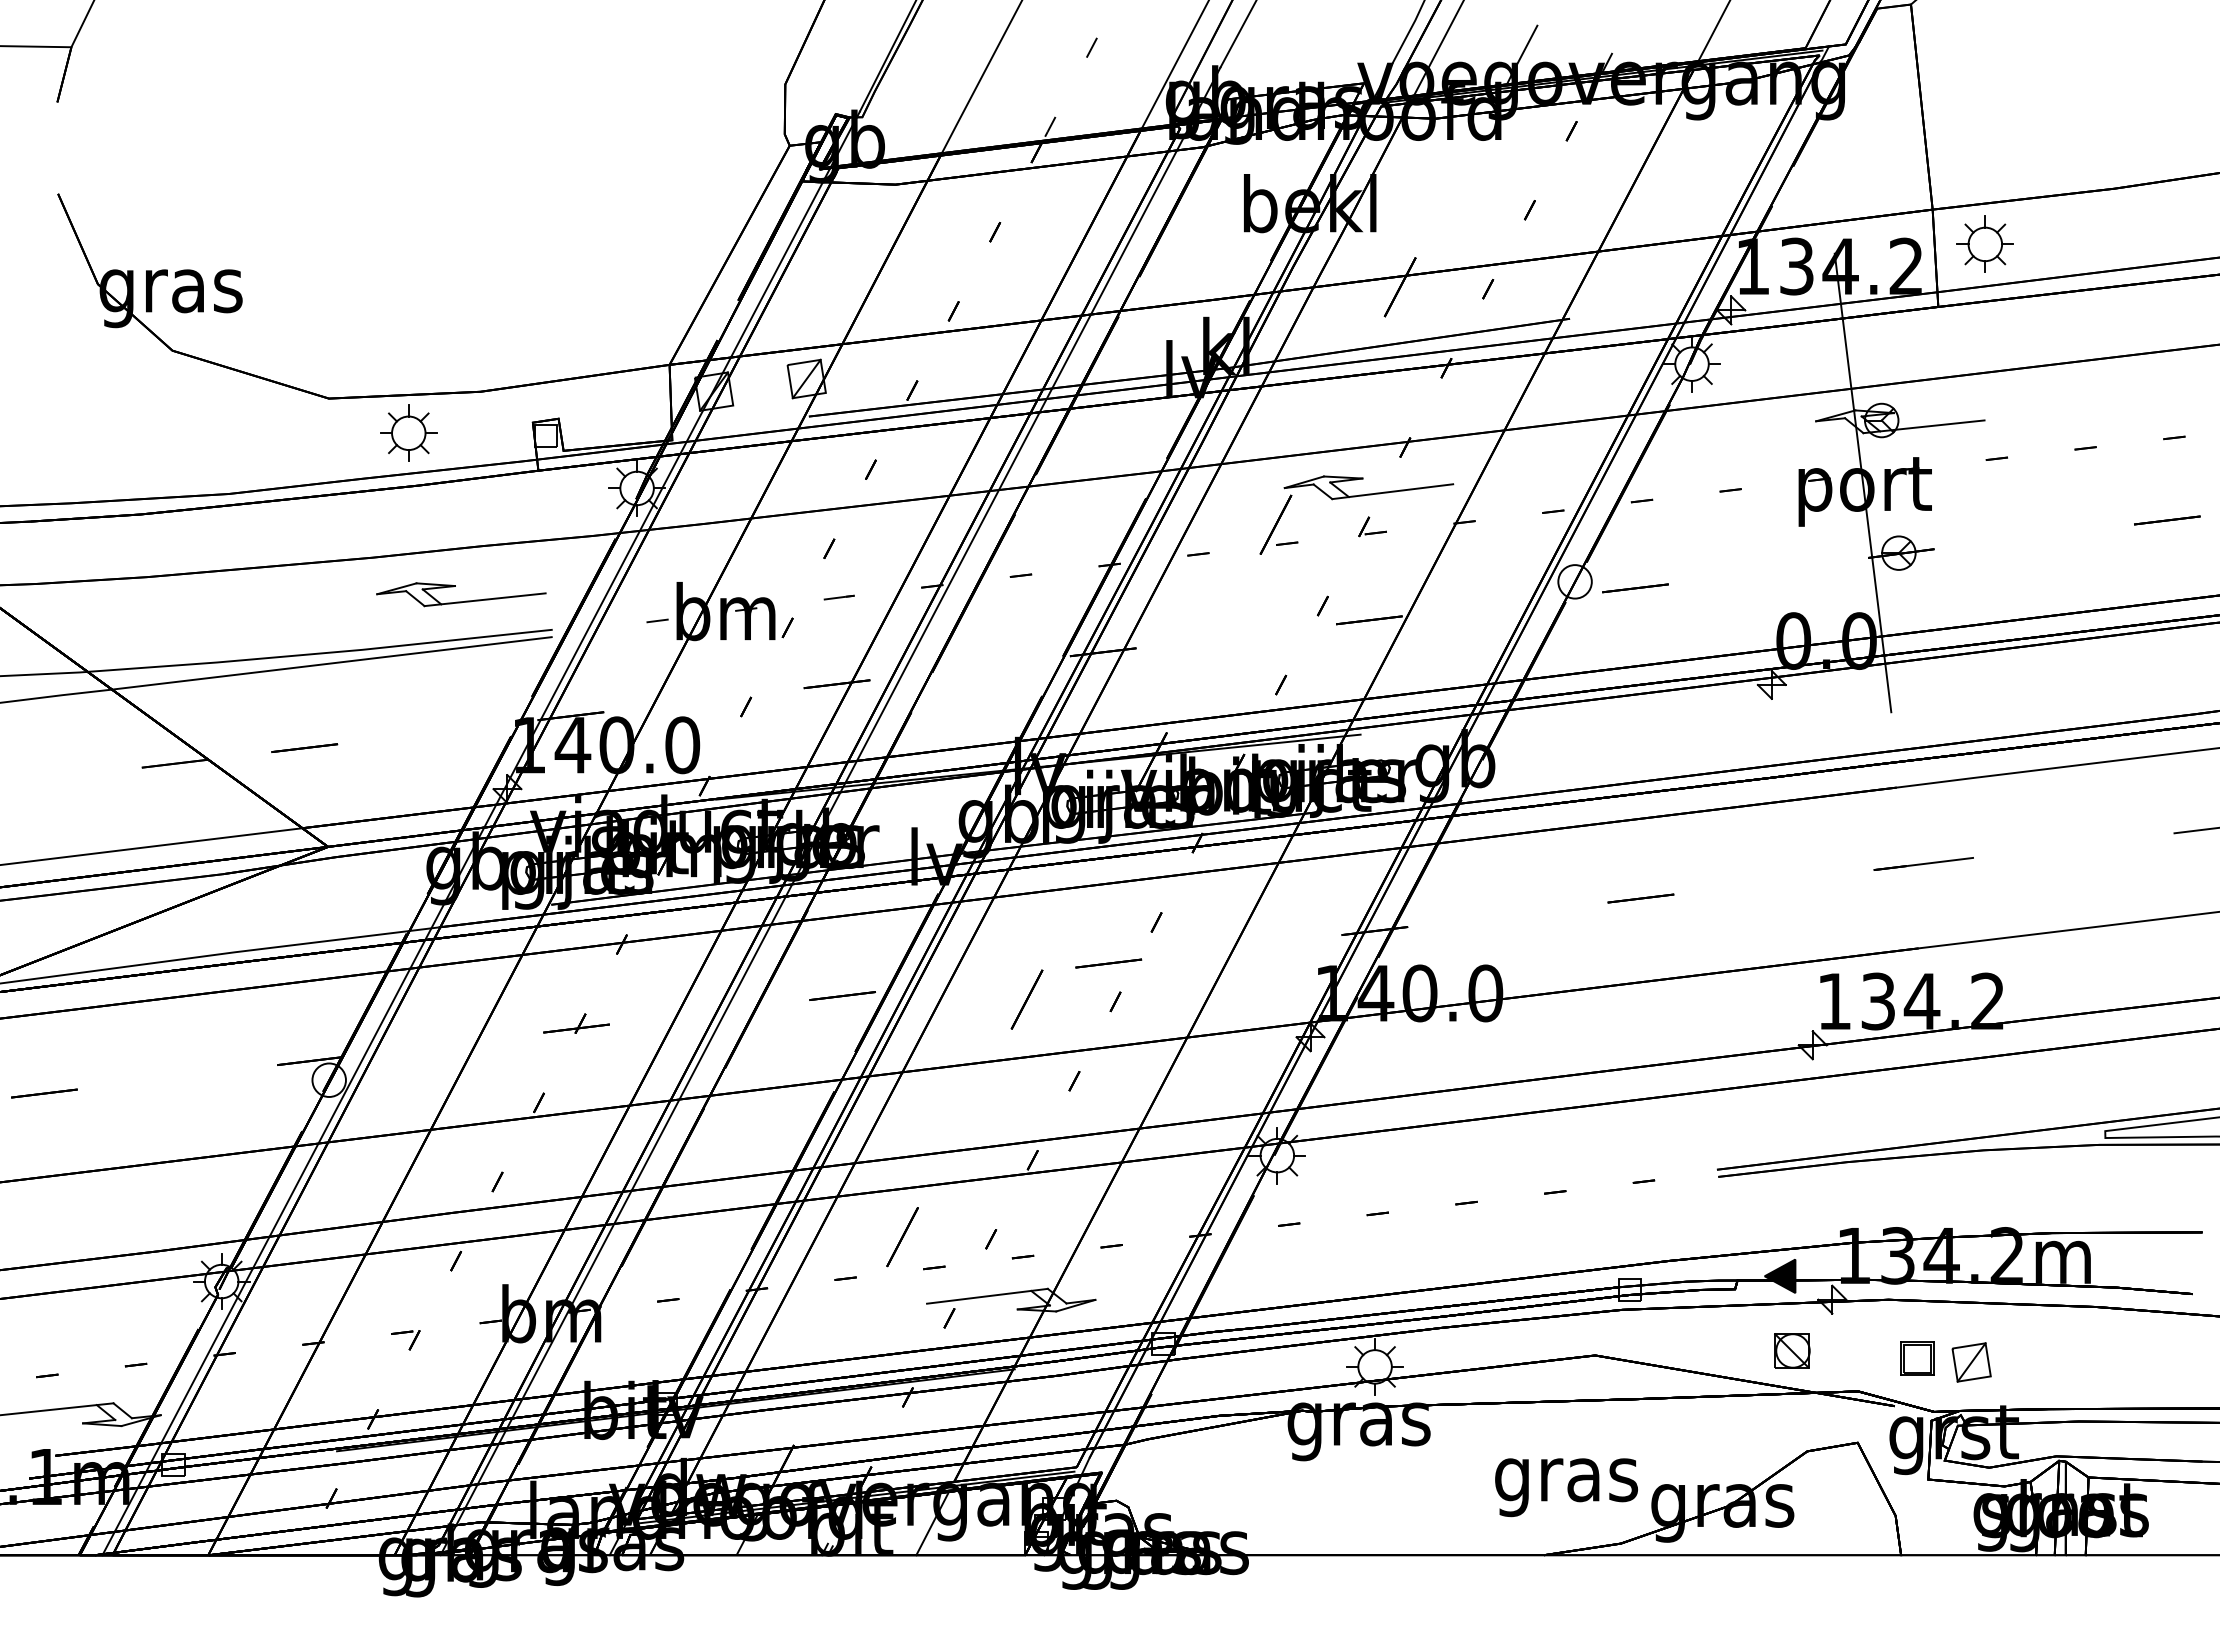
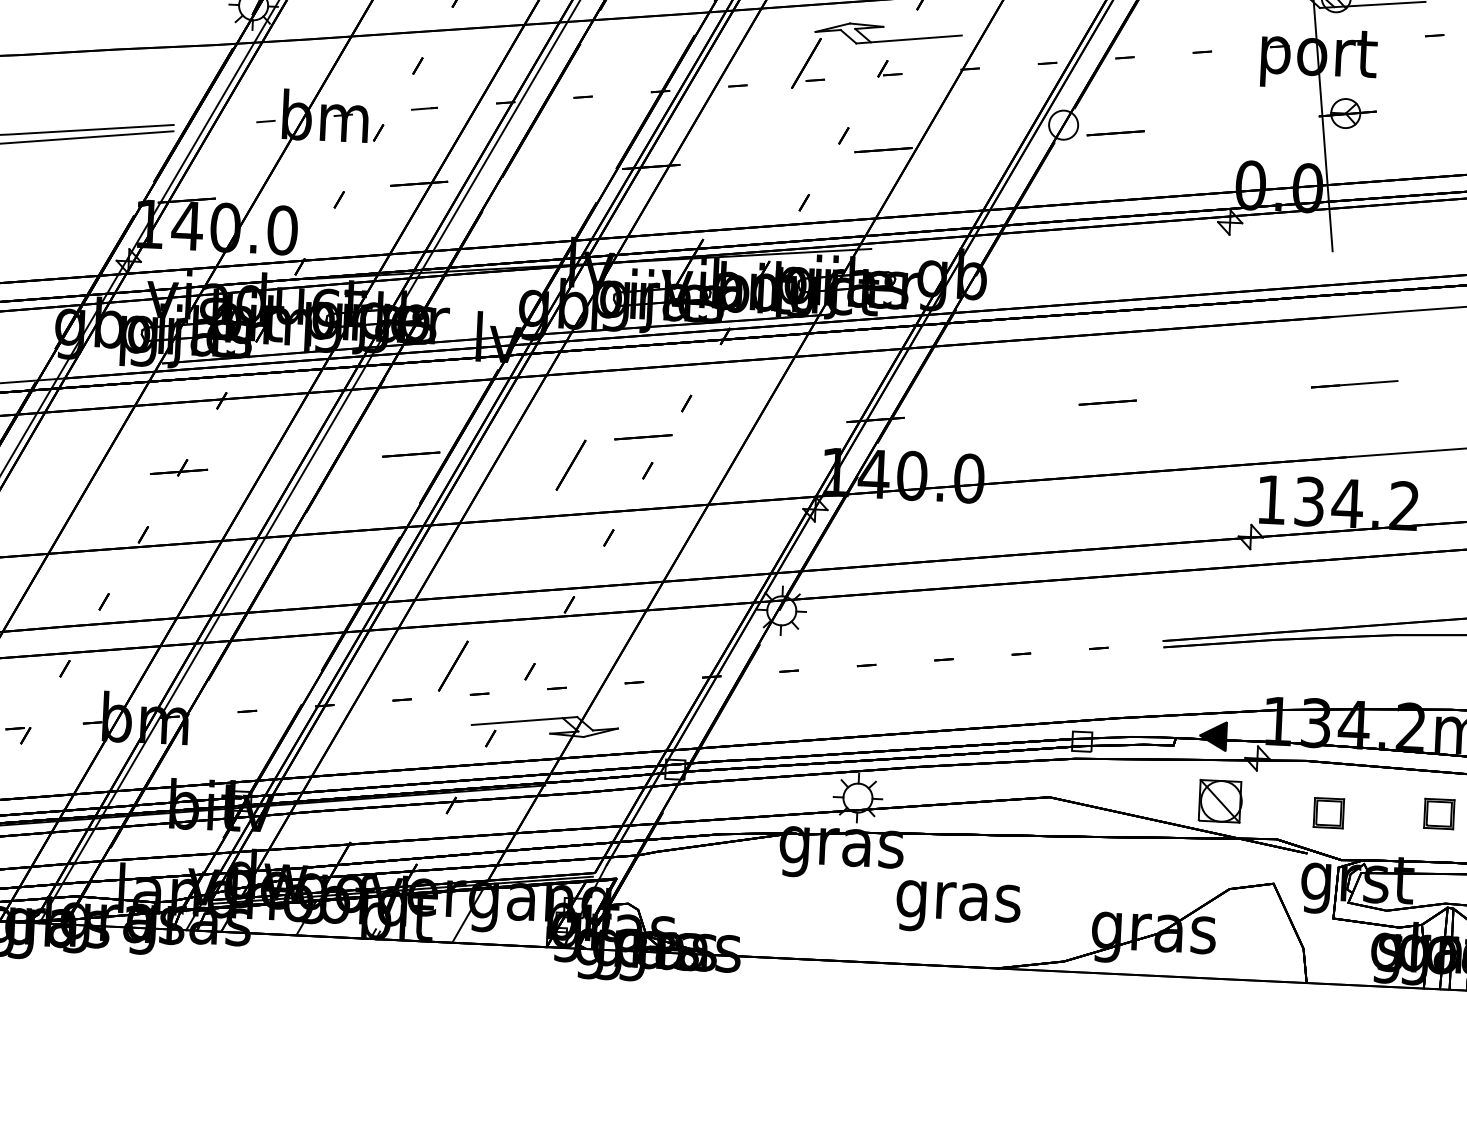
part: (461, 601) -> (96, 96), removed
part: (1792, 1350) -> (1220, 800), size x1.4
part: (2044, 1353) -> (1439, 813), added
part: (1971, 1362) -> (1375, 818), removed
text: (1566, 1487) -> (958, 907), moved

